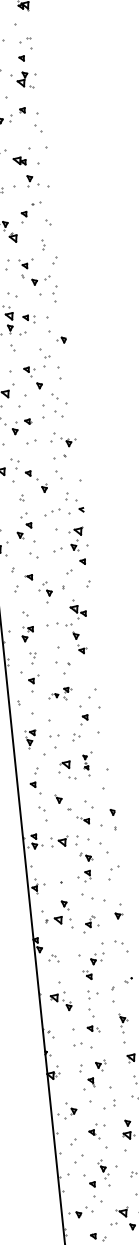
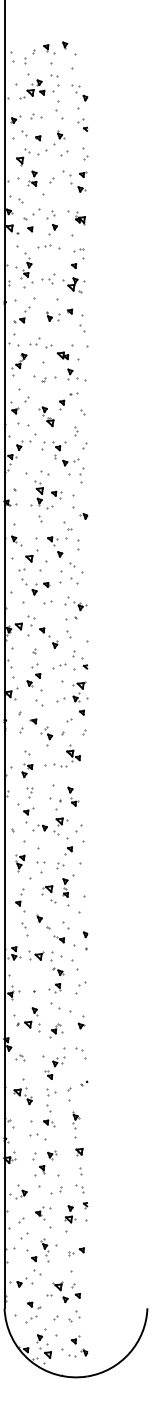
part: (80, 643) -> (73, 796), moved
part: (60, 694) -> (50, 826), size x1.67
part: (88, 764) -> (68, 890), size x1.43

